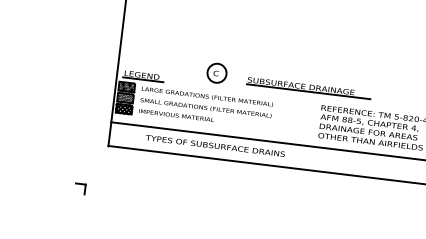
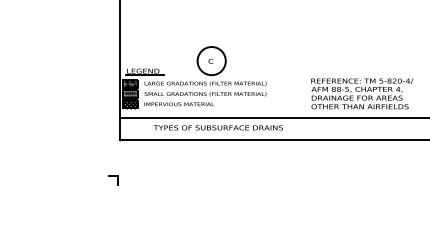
circle: (216, 72) -> (211, 60), size x1.6
part: (308, 88) -> (297, 64), removed
part: (80, 189) -> (113, 180), moved

